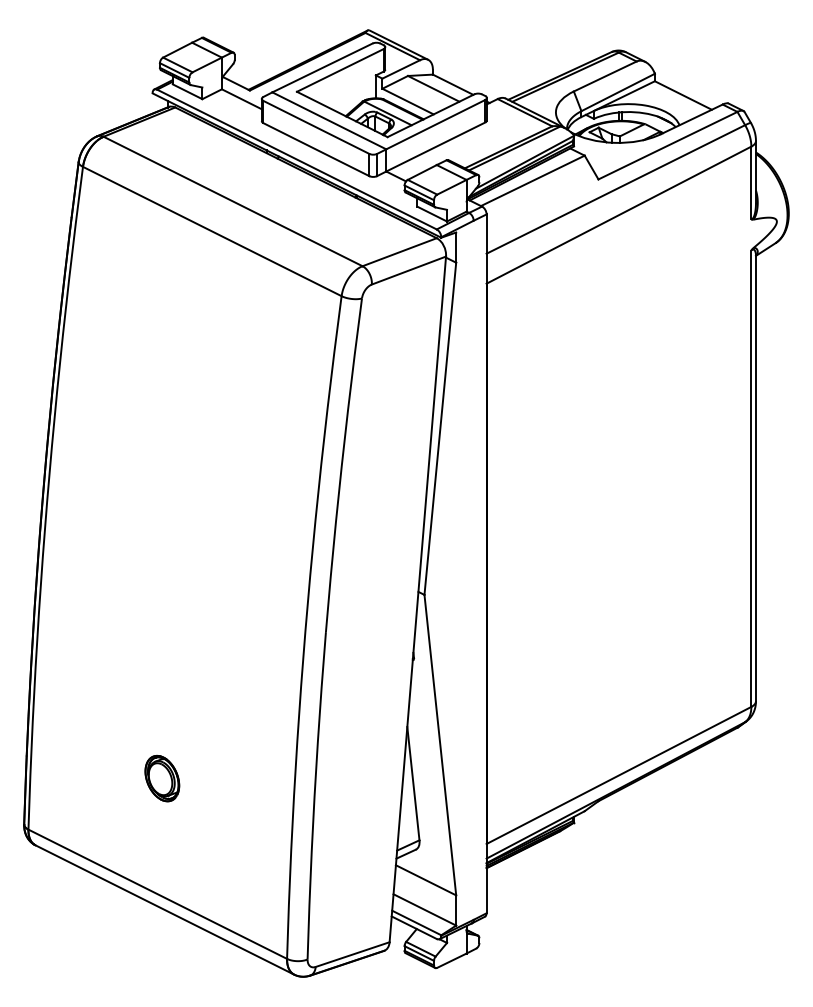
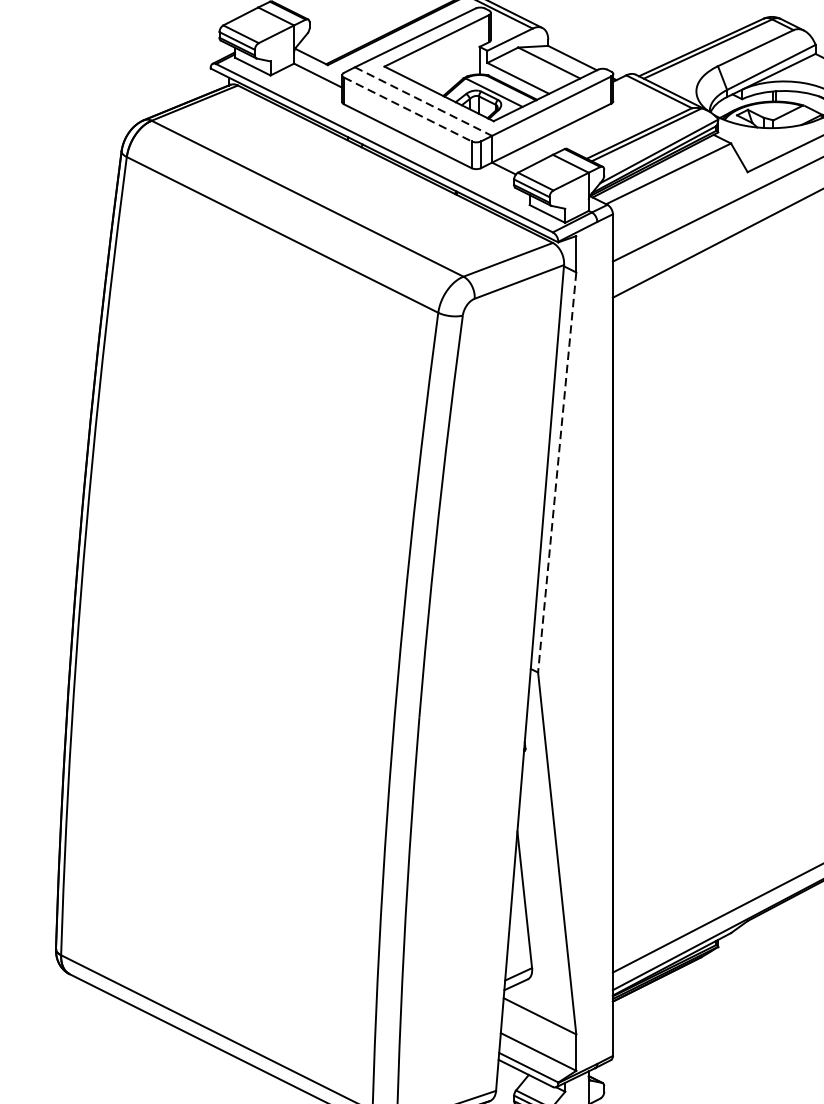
line: (329, 120) -> (423, 101), solid -> dashed
line: (316, 127) -> (408, 109), solid -> dashed
line: (440, 428) -> (557, 472), solid -> dashed
part: (162, 778) -> (222, 893), removed

